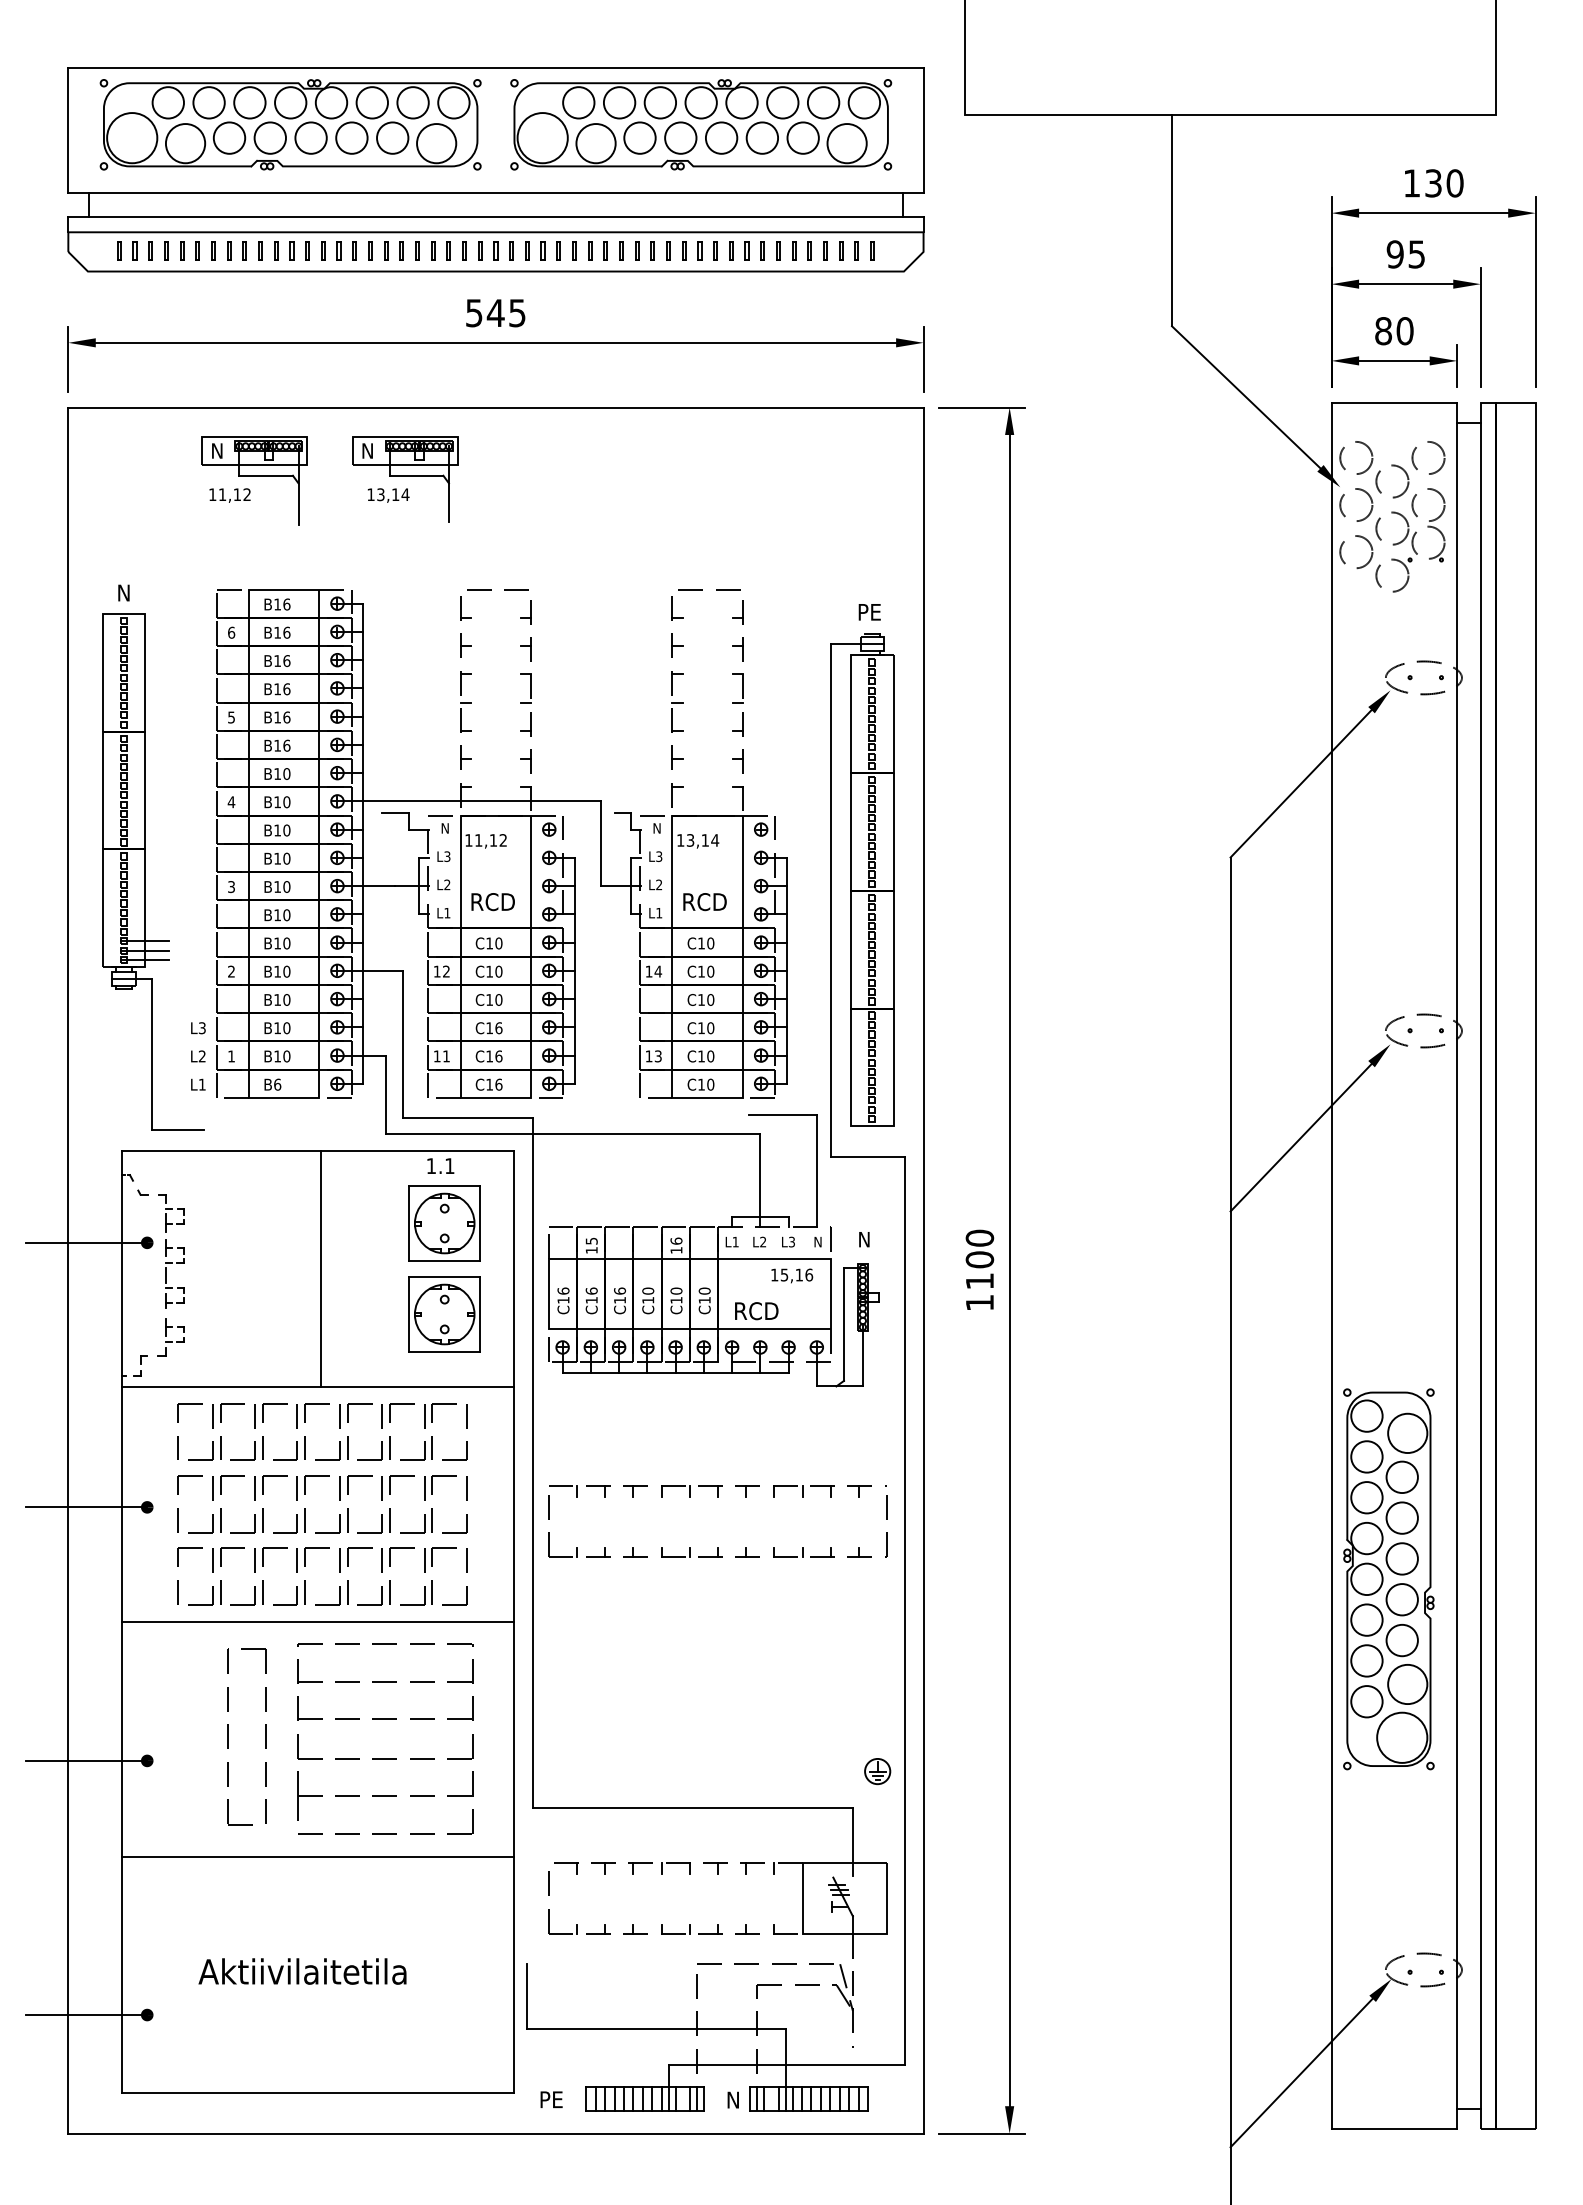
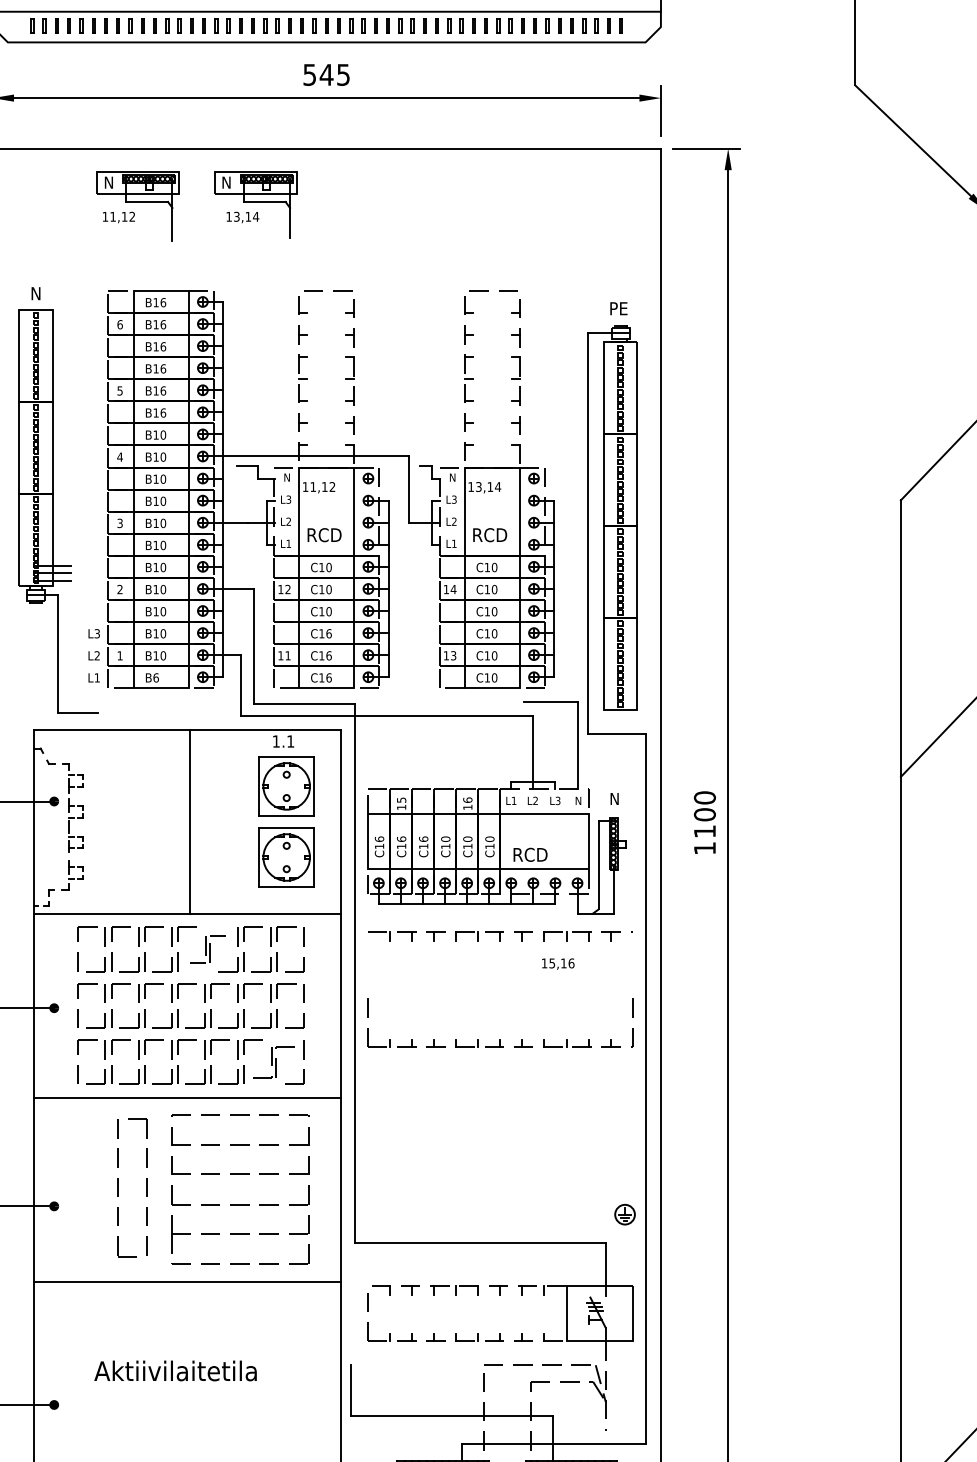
text: (792, 1275) -> (558, 963), moved
part: (343, 1431) -> (207, 948), size x0.6
part: (717, 1491) -> (499, 936), moved
part: (428, 1576) -> (274, 1062), size x0.7

